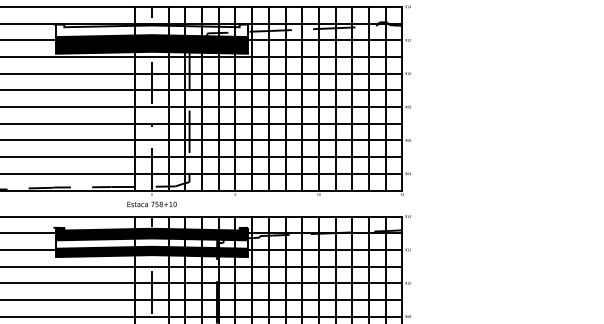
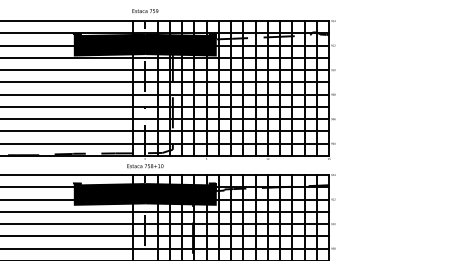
fill: (150, 30) -> (144, 38), added
fill: (150, 242) -> (144, 194), added

